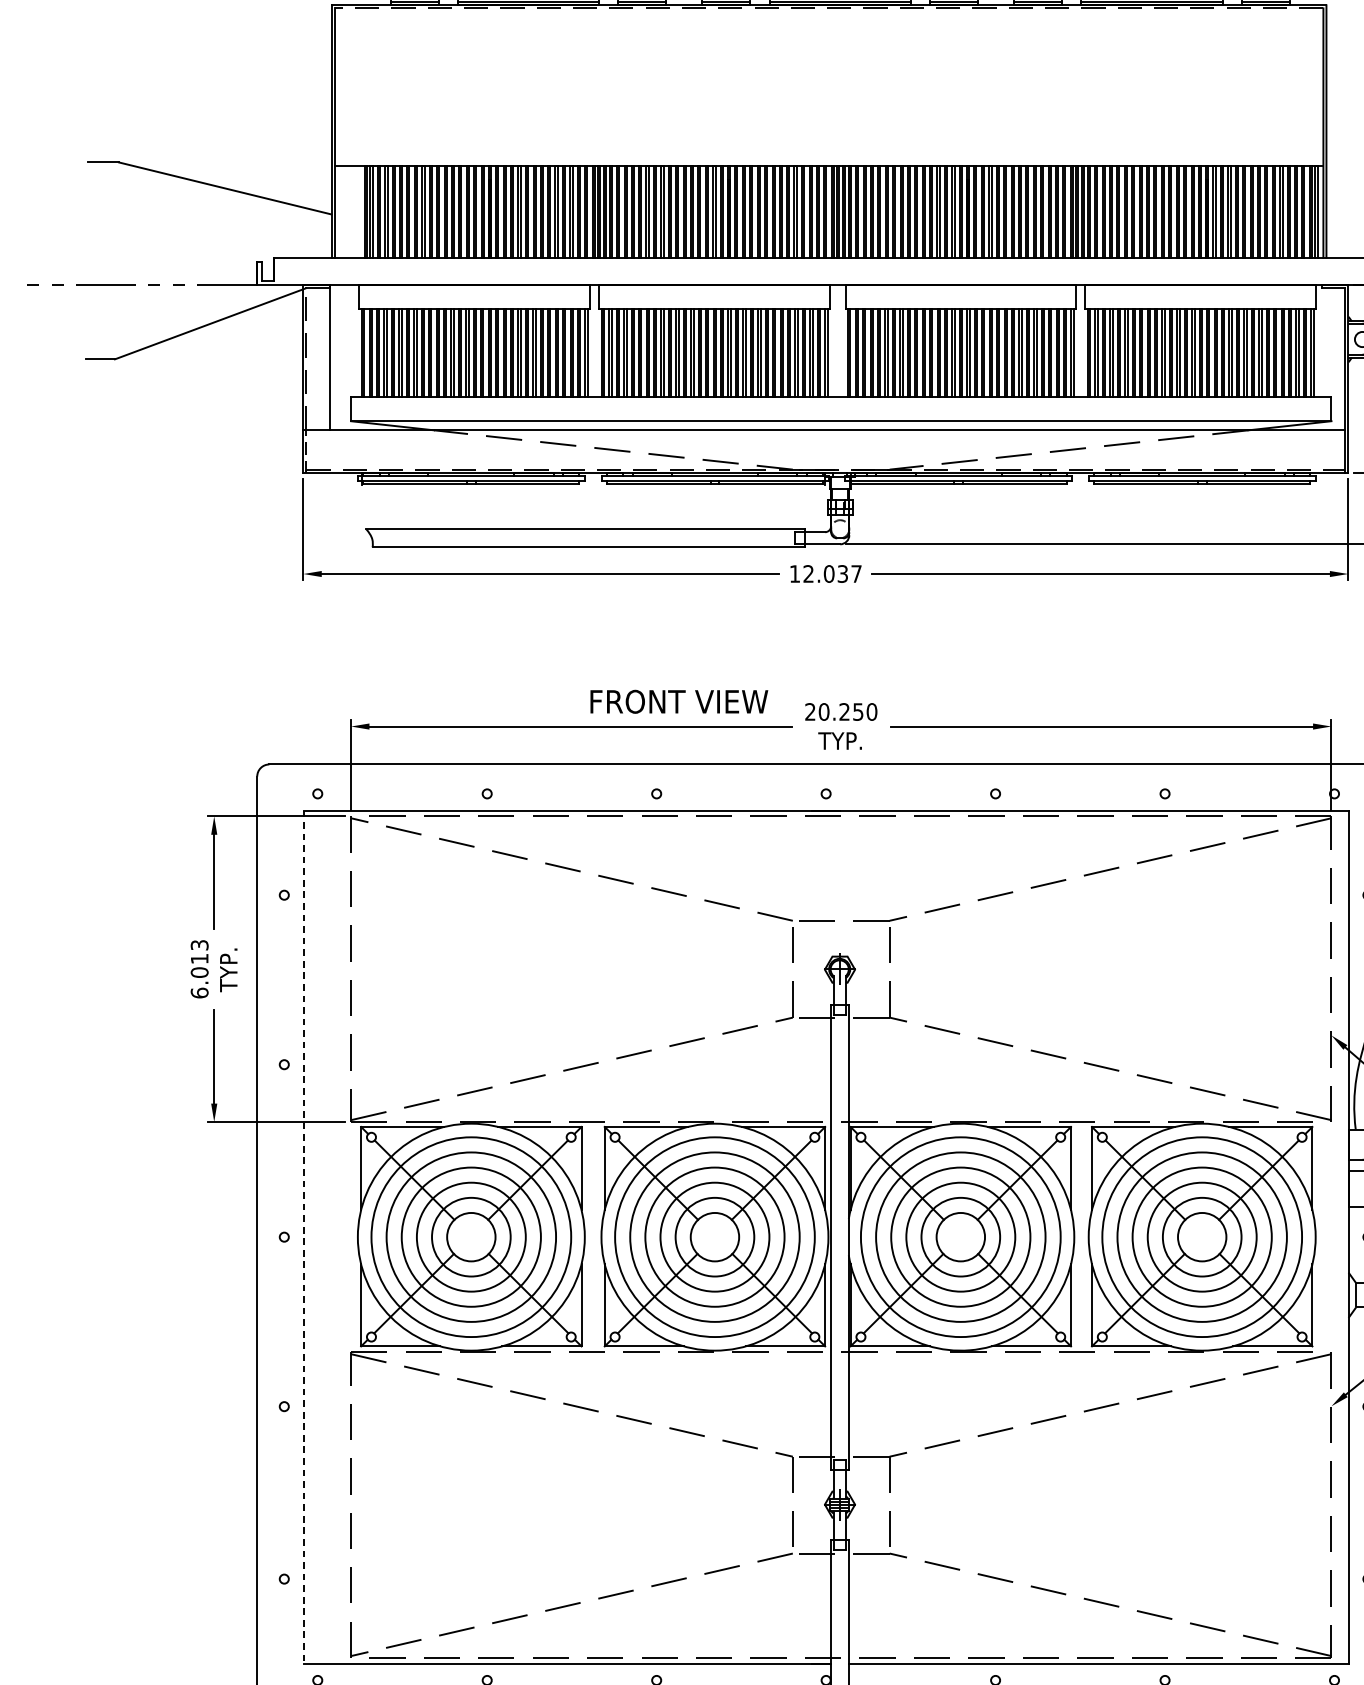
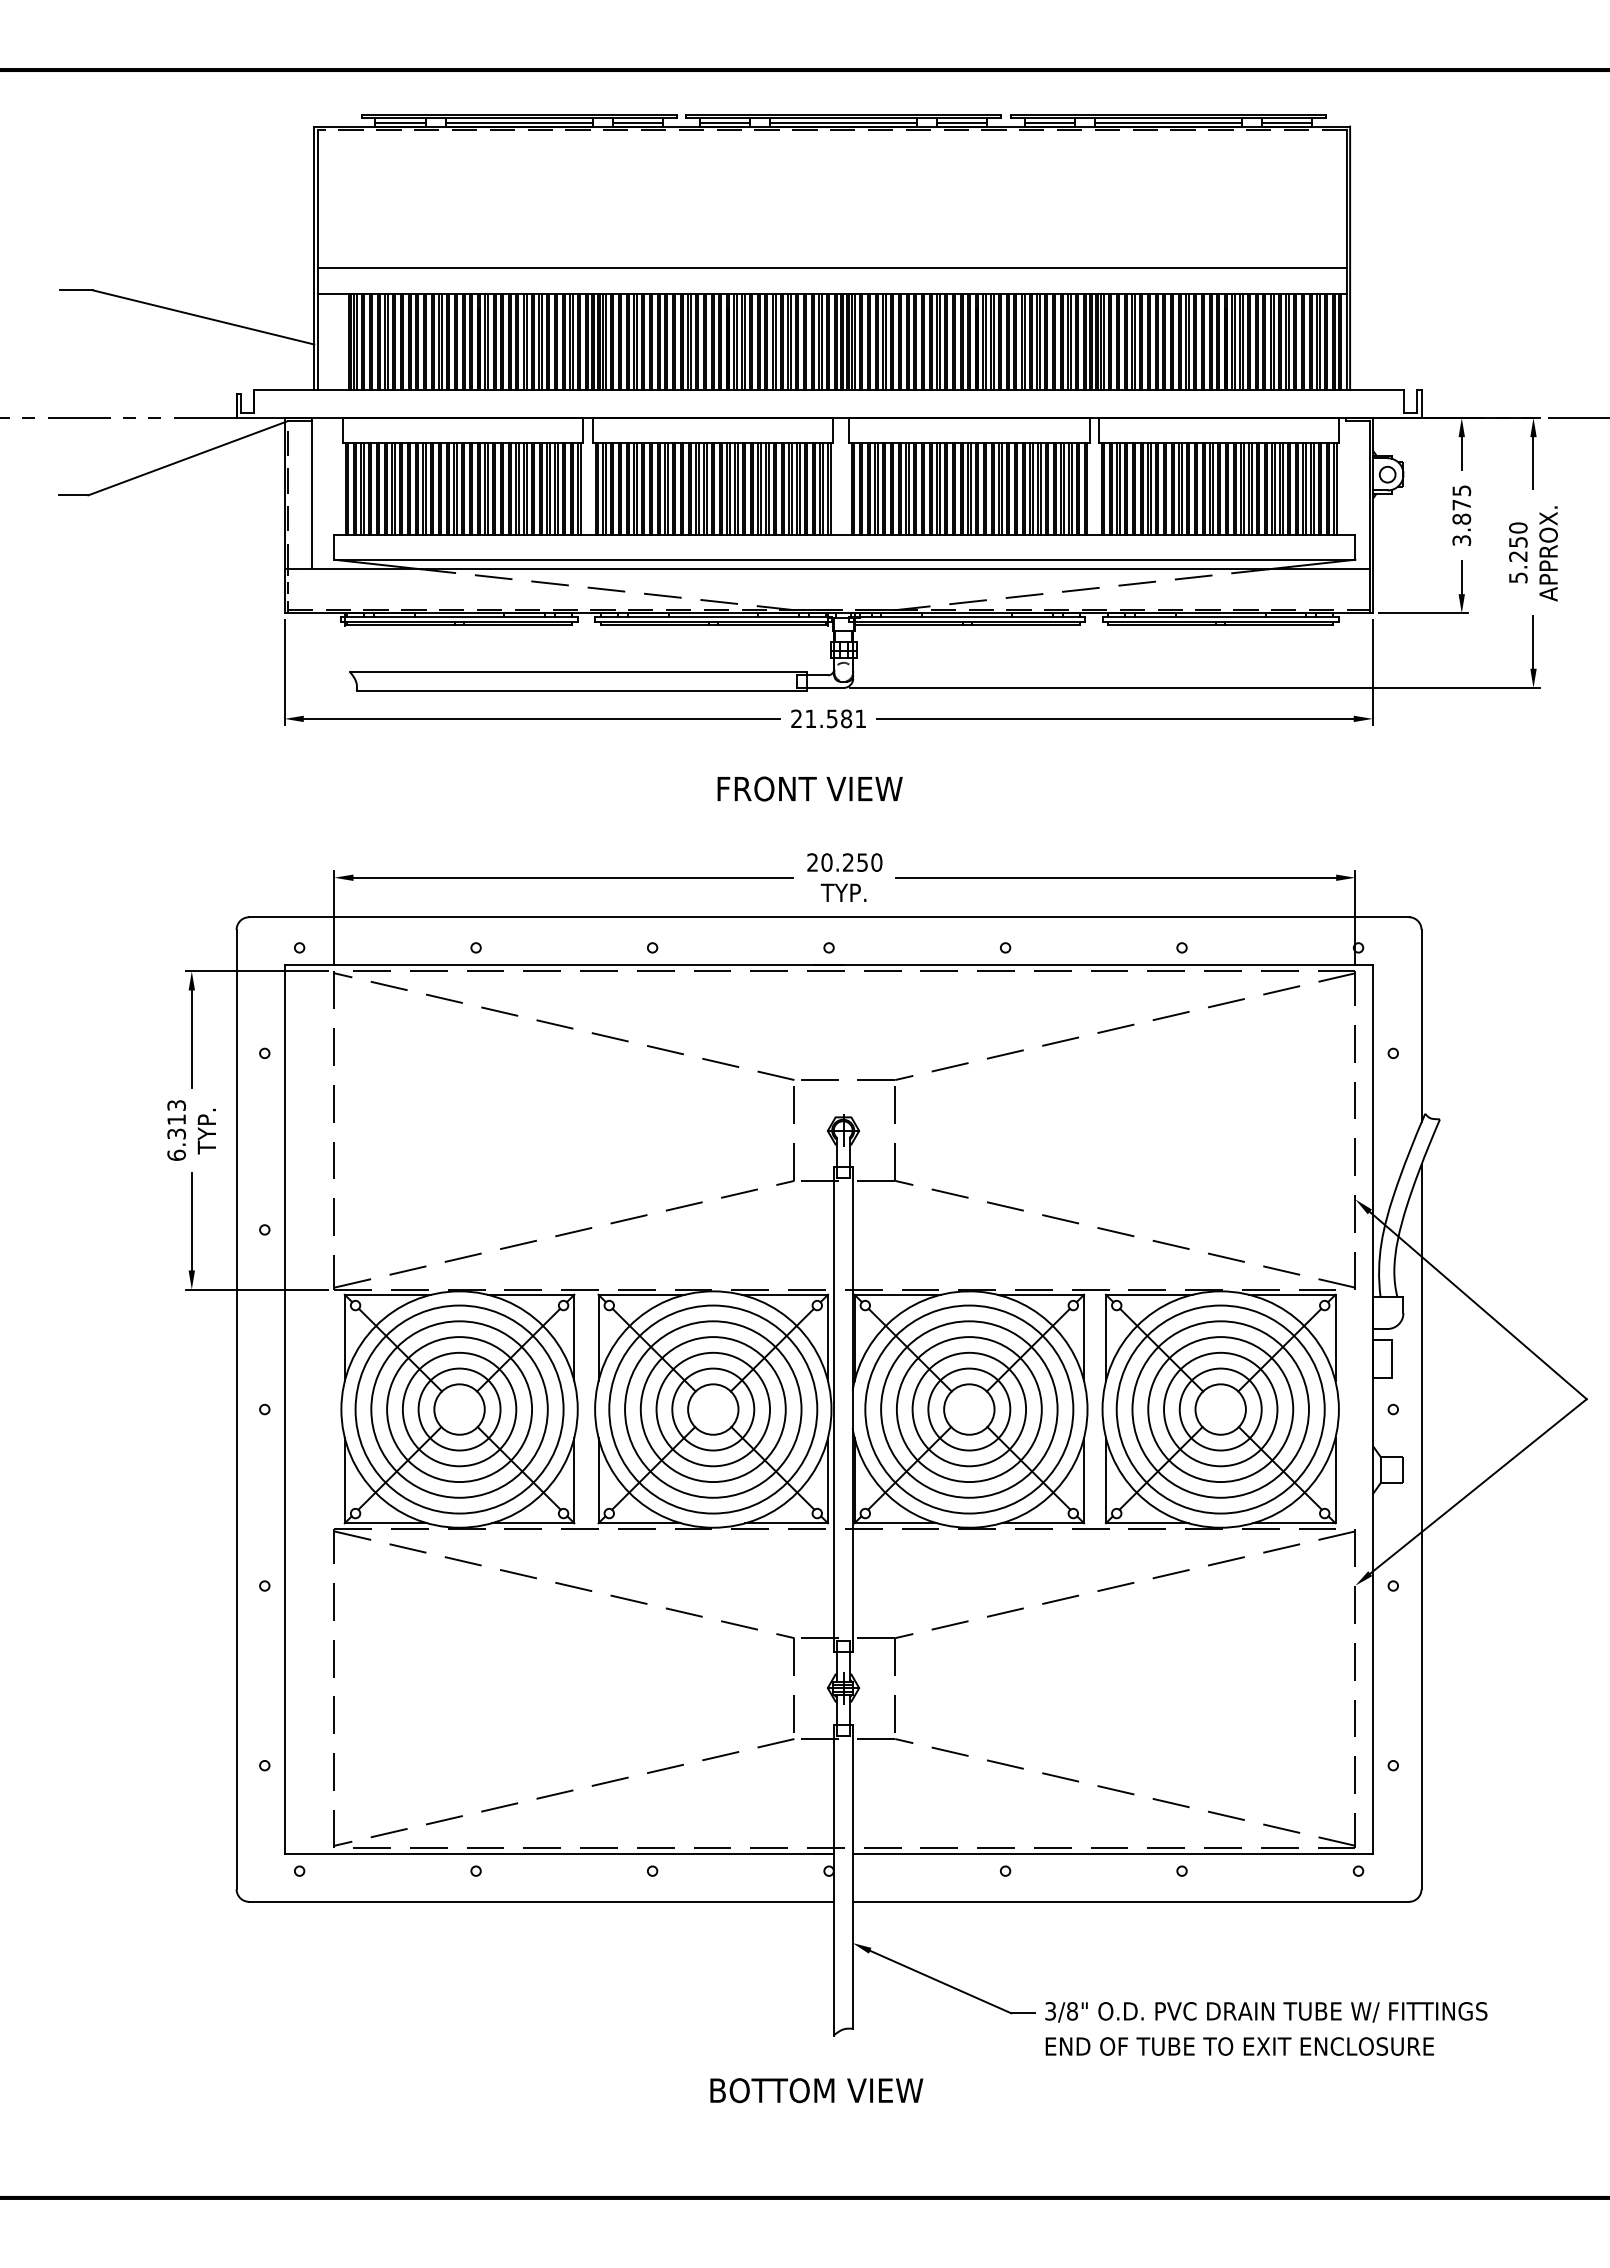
line: (828, 141) -> (831, 268), added
text: (825, 573) -> (828, 718), 12.037 -> 21.581
text: (678, 701) -> (809, 788), moved
text: (199, 972) -> (176, 1133), 6.013 -> 6.313
line: (303, 1238) -> (284, 1410), dashed -> solid

